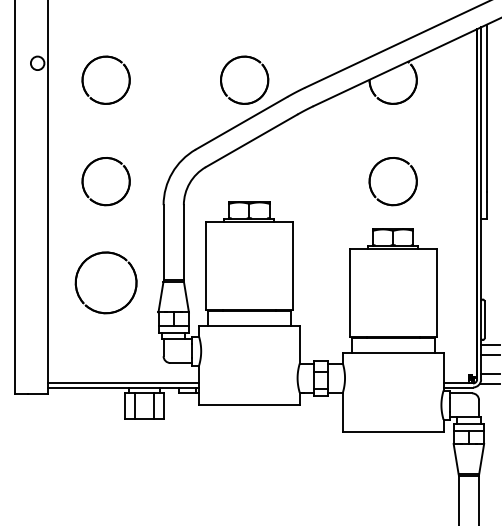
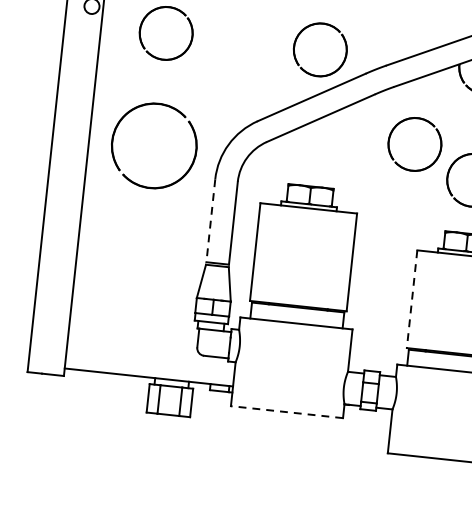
part: (337, 154) -> (414, 143), added
part: (105, 181) -> (153, 146), size x1.6
line: (163, 242) -> (210, 220), solid -> dashed
part: (105, 282) -> (141, 258), removed
line: (349, 293) -> (411, 299), solid -> dashed
line: (123, 383) -> (149, 373), removed
line: (248, 405) -> (285, 412), solid -> dashed

